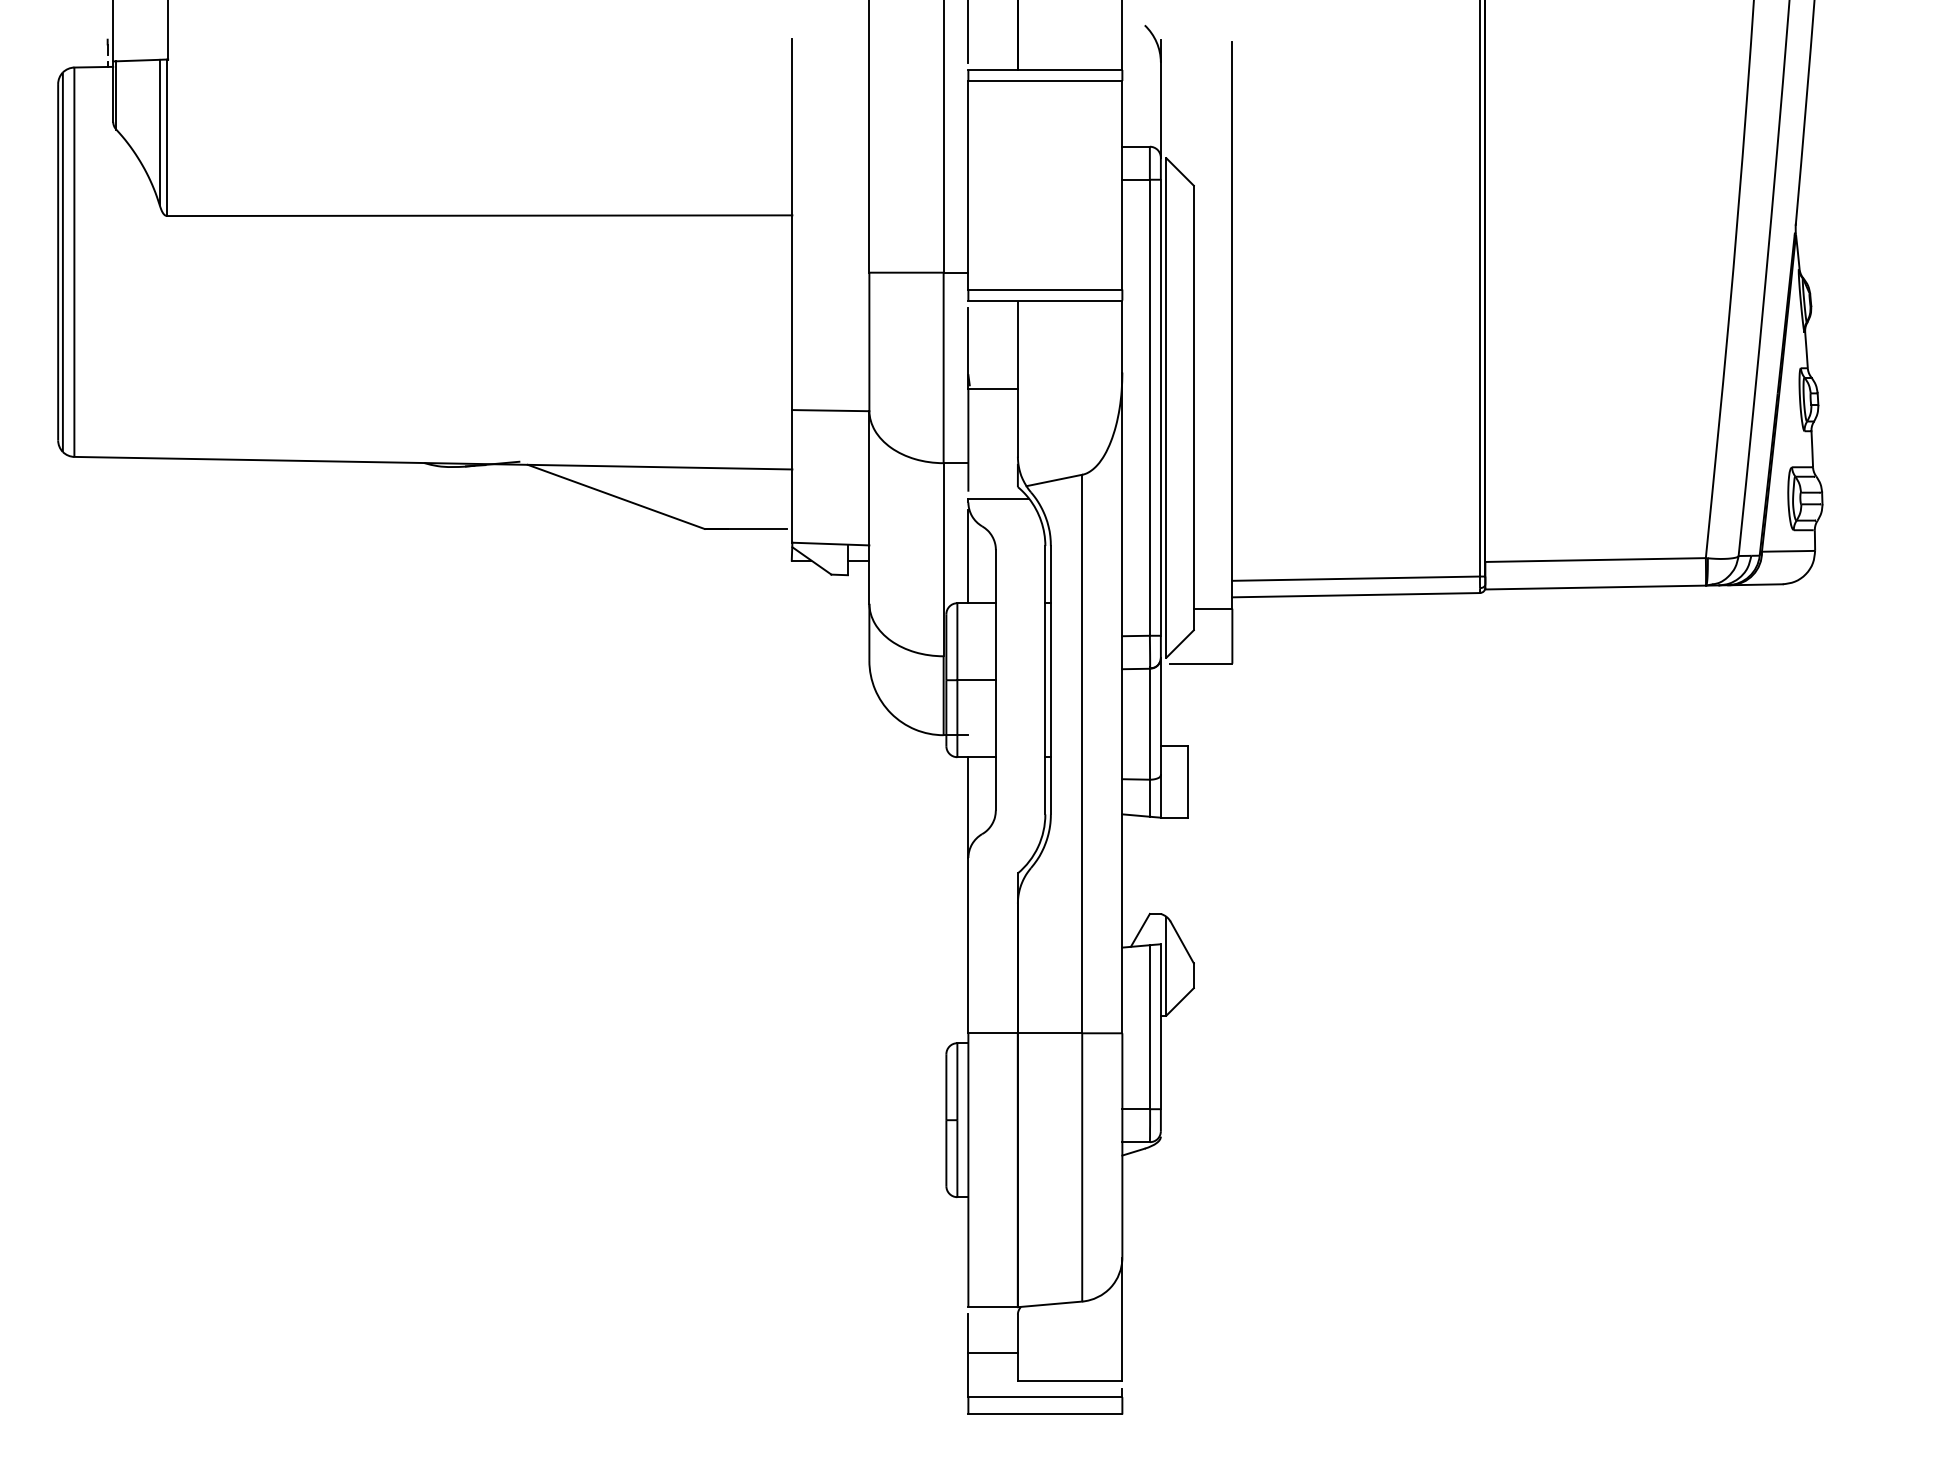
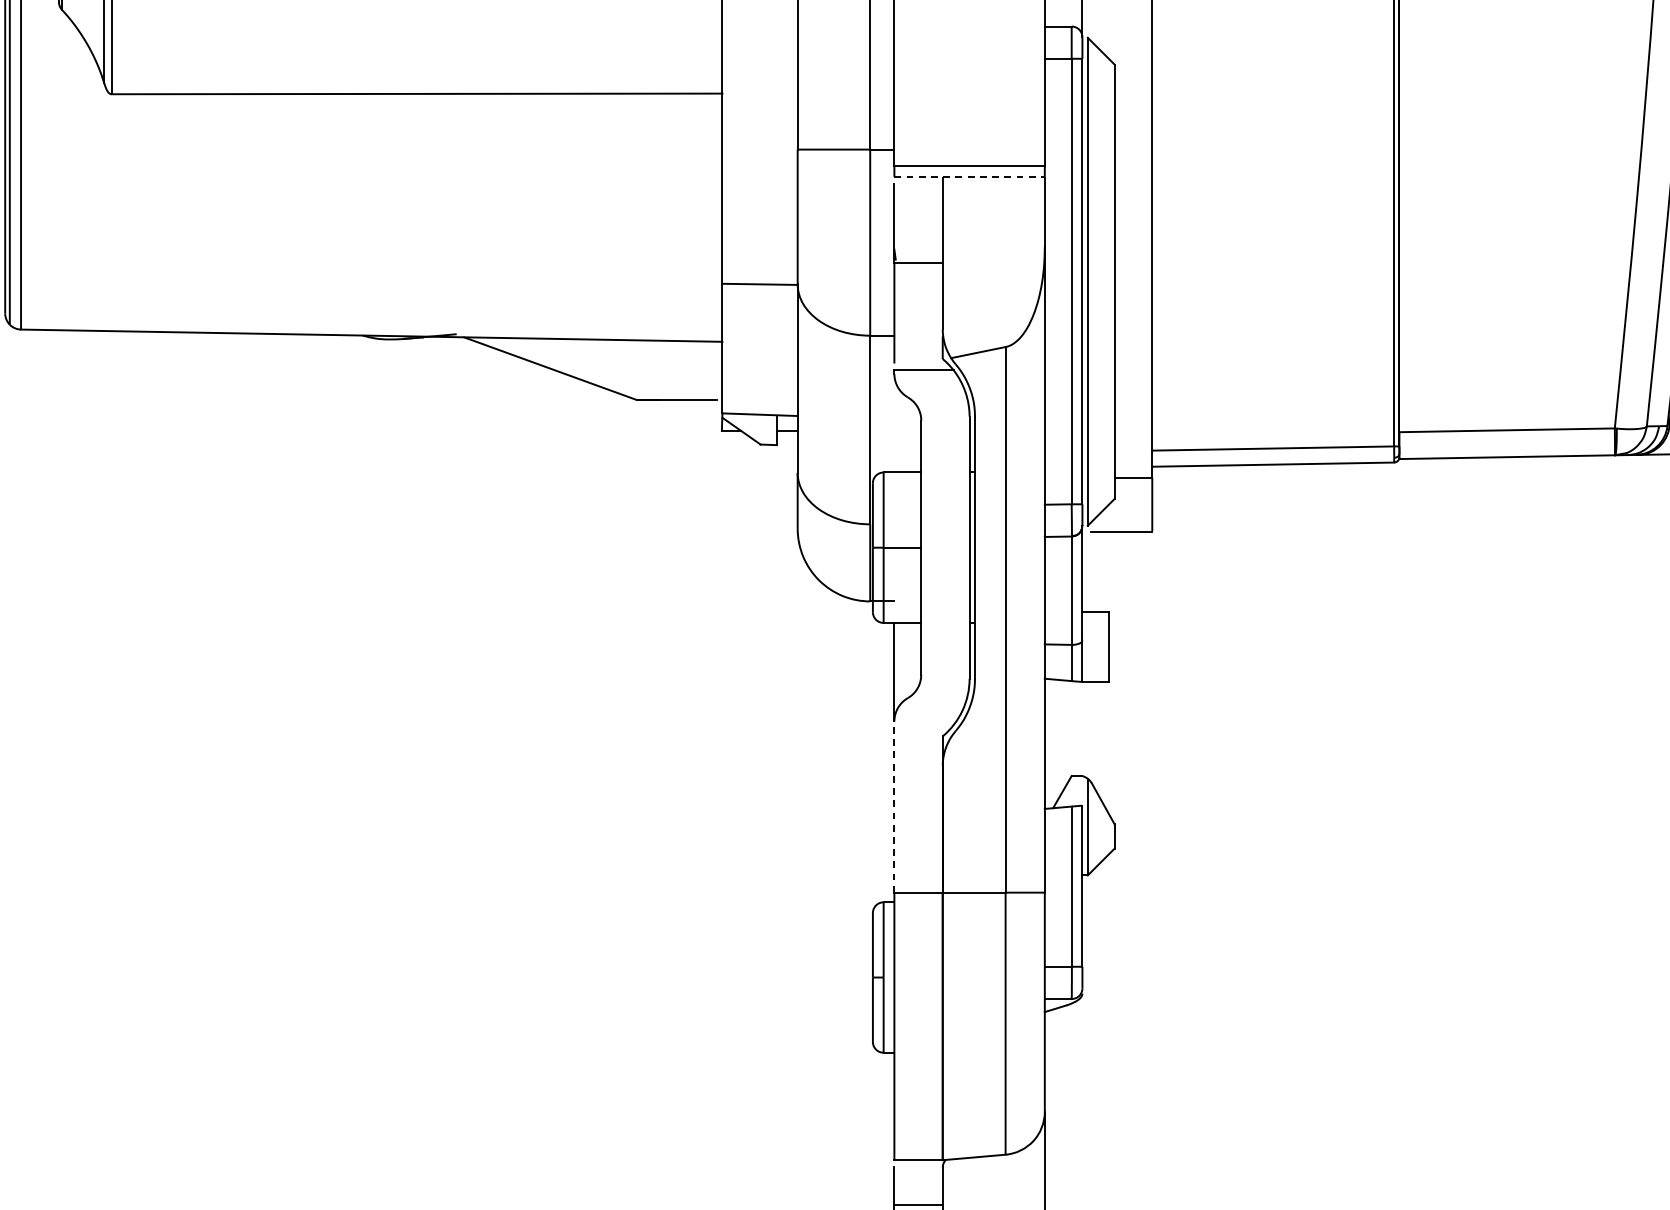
line: (1045, 300) -> (969, 176), solid -> dashed
line: (968, 556) -> (894, 426), removed
line: (968, 945) -> (894, 806), solid -> dashed

